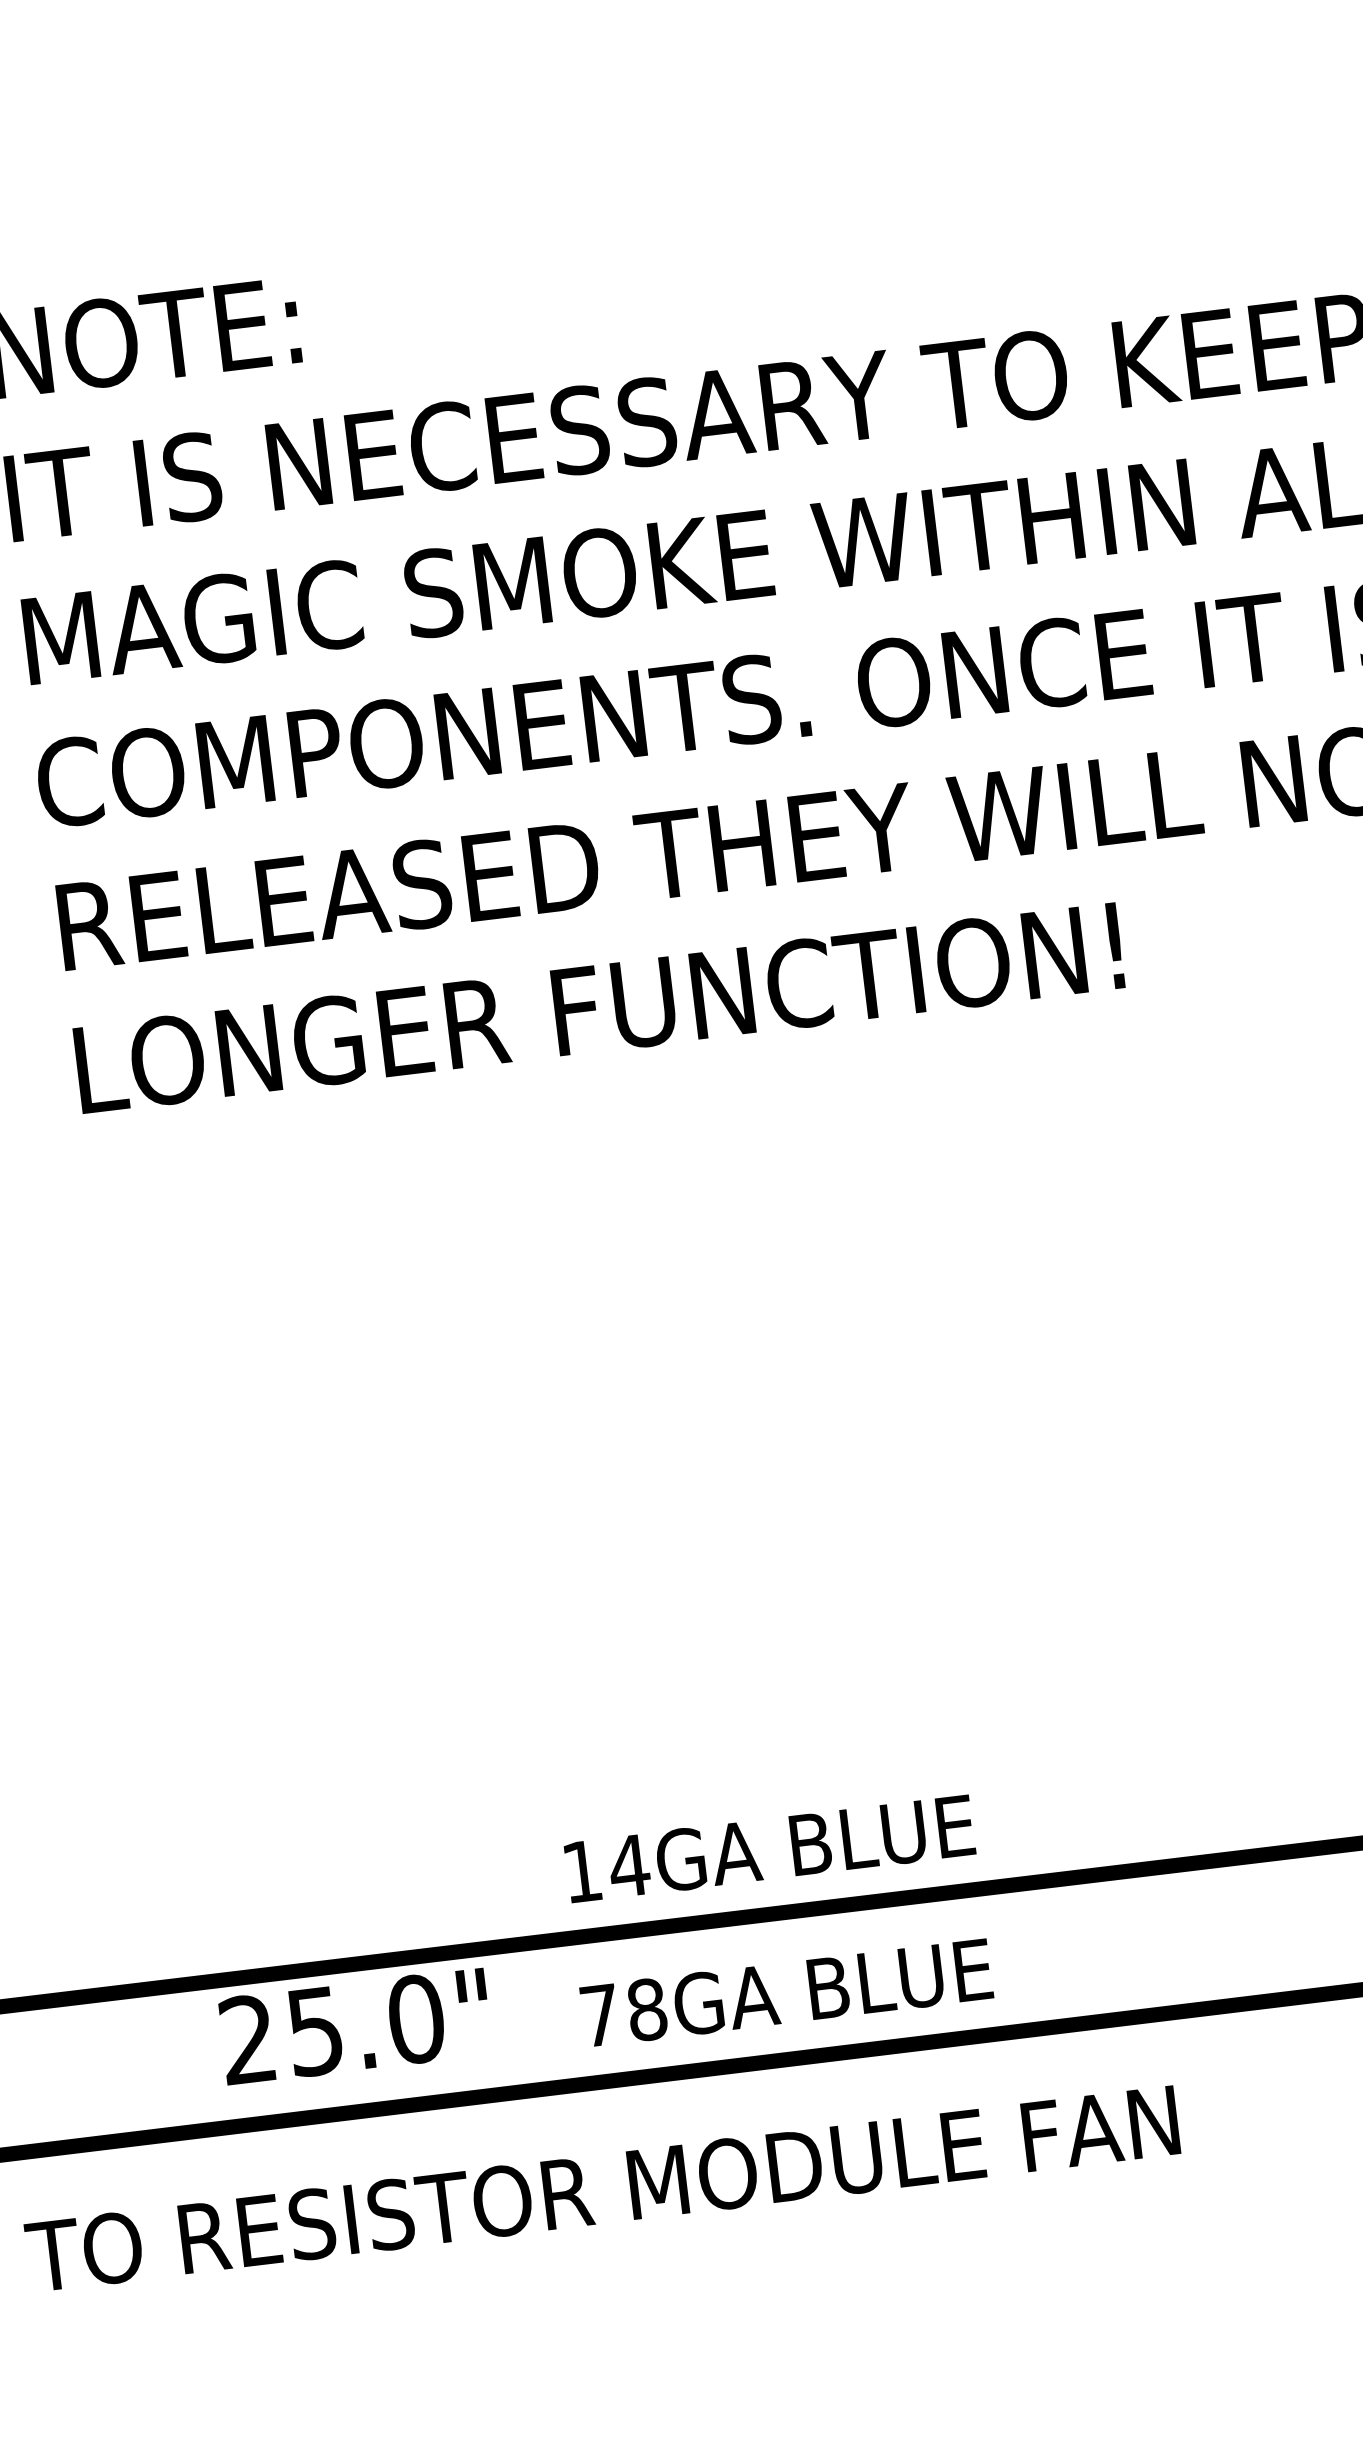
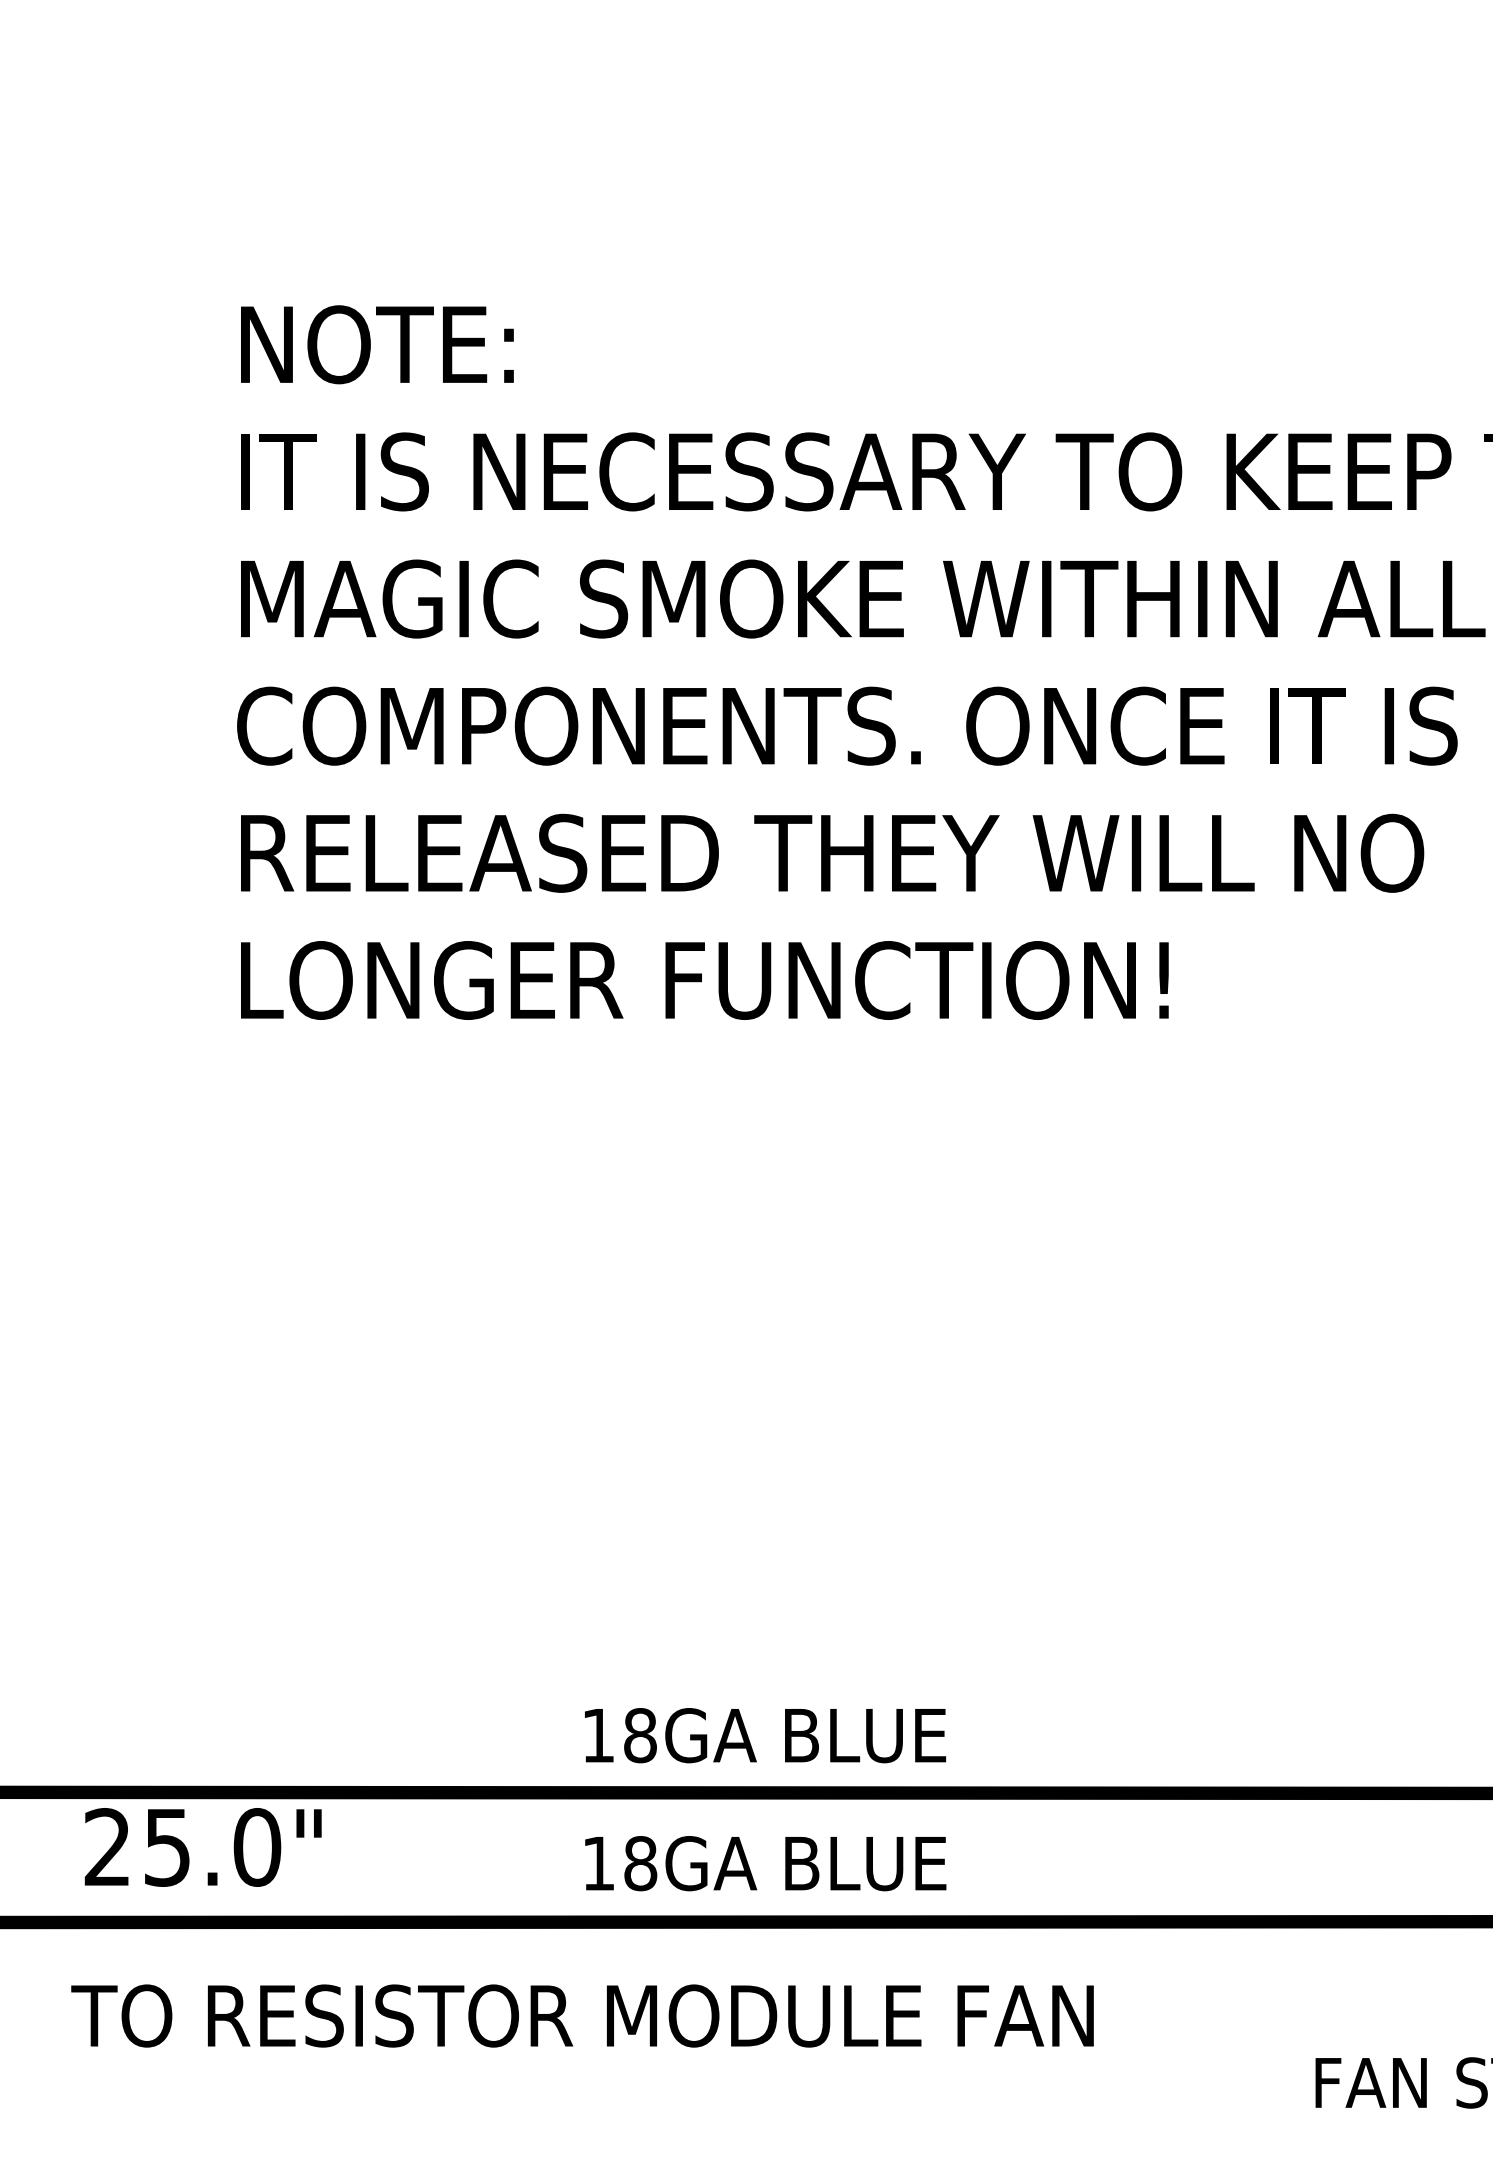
text: (628, 1865) -> (639, 1735), 14GA -> 18GA
text: (599, 2015) -> (598, 1863), 78GA -> 18GA
text: (354, 2026) -> (202, 1847), moved

